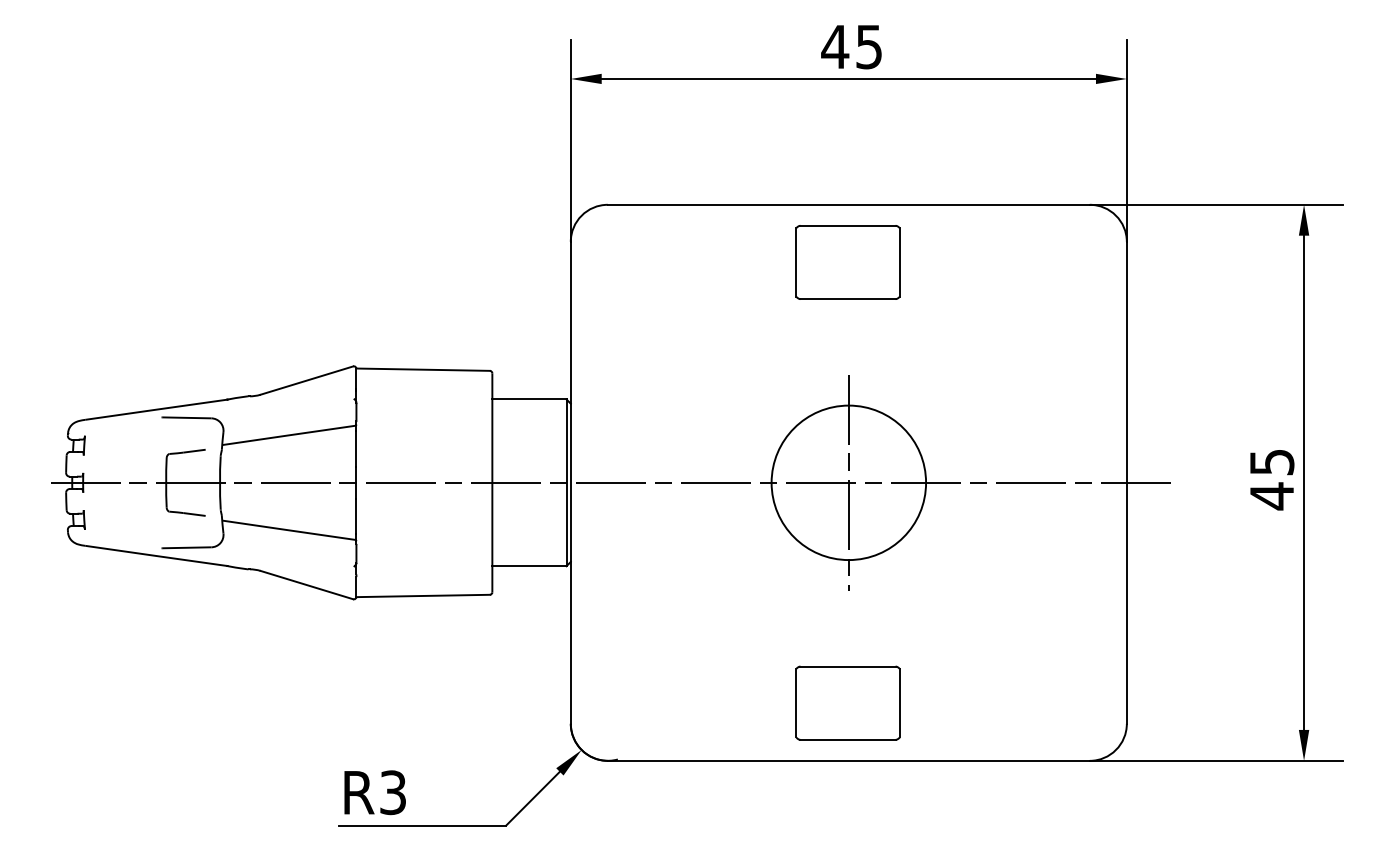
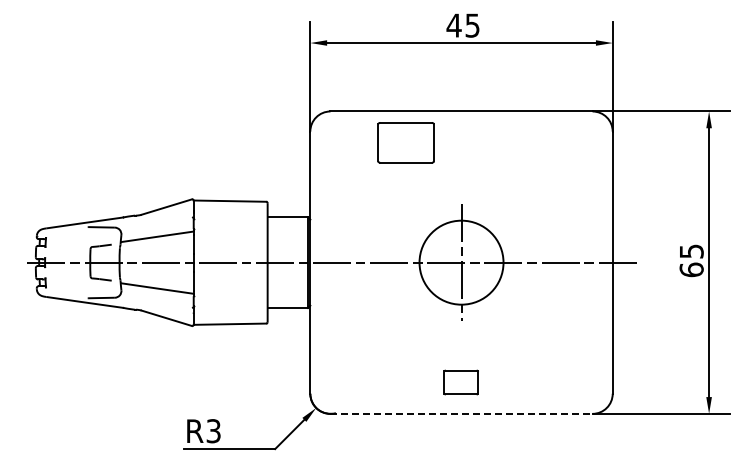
part: (846, 261) -> (405, 142), moved
text: (1271, 495) -> (691, 269), 45 -> 65
part: (848, 703) -> (461, 382), size x0.6
line: (850, 760) -> (462, 413), solid -> dashed

